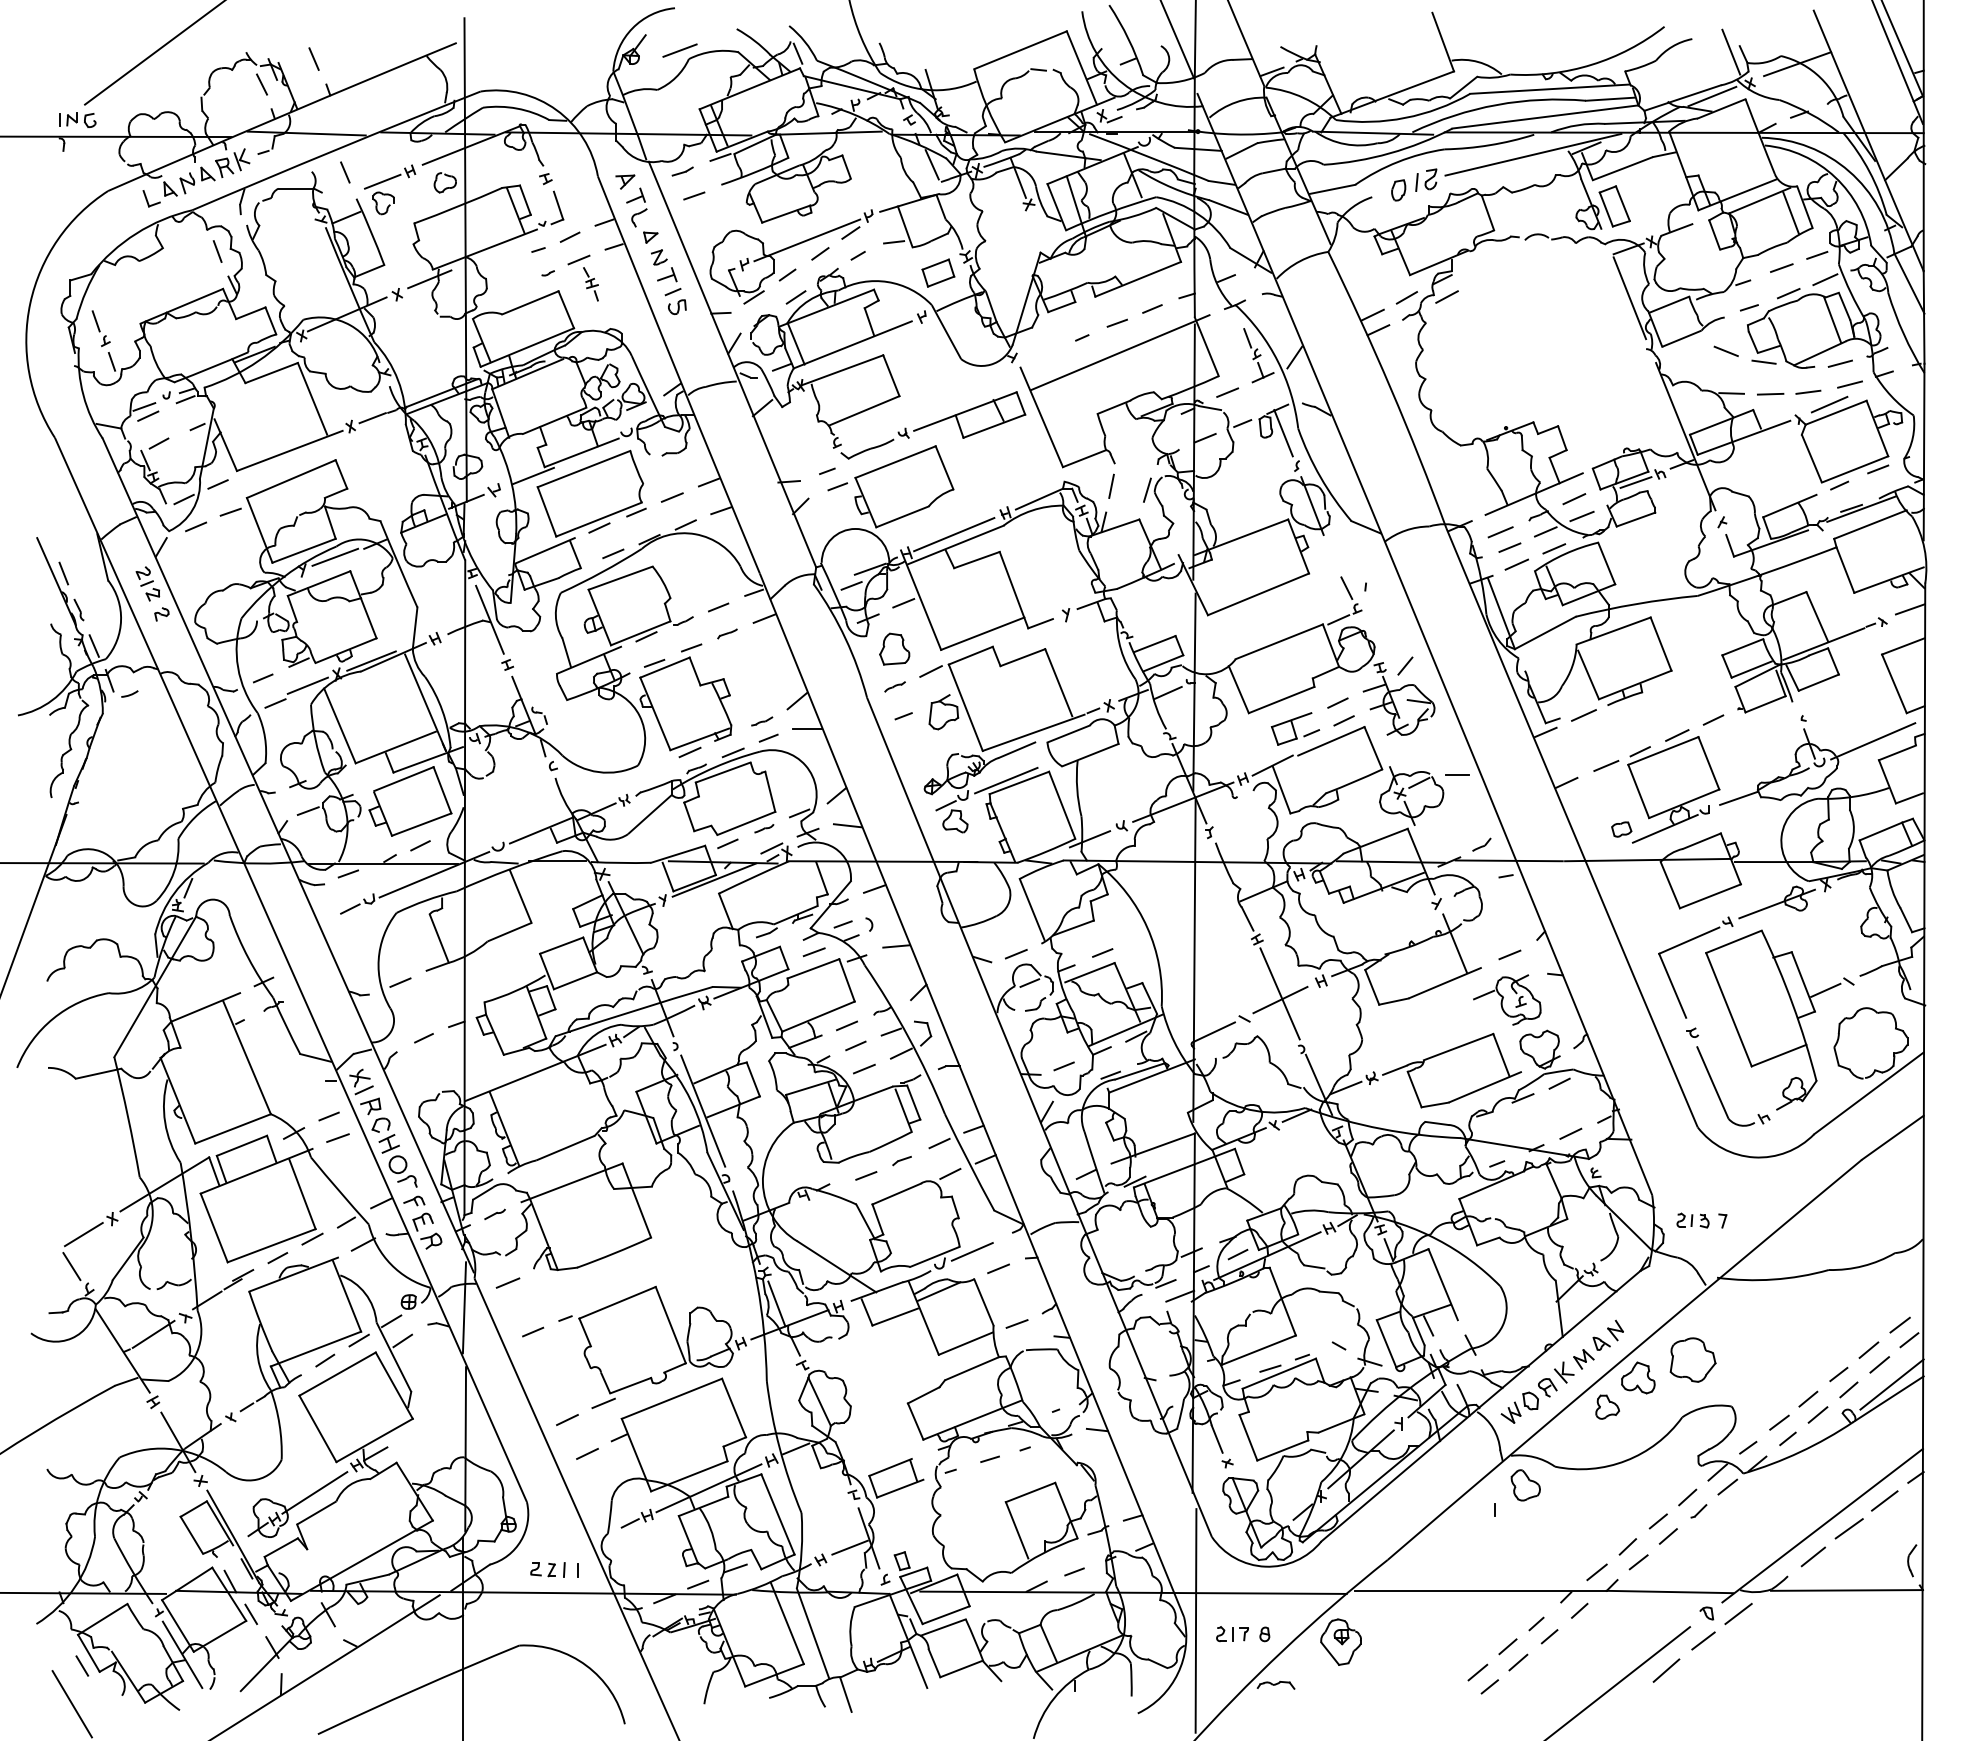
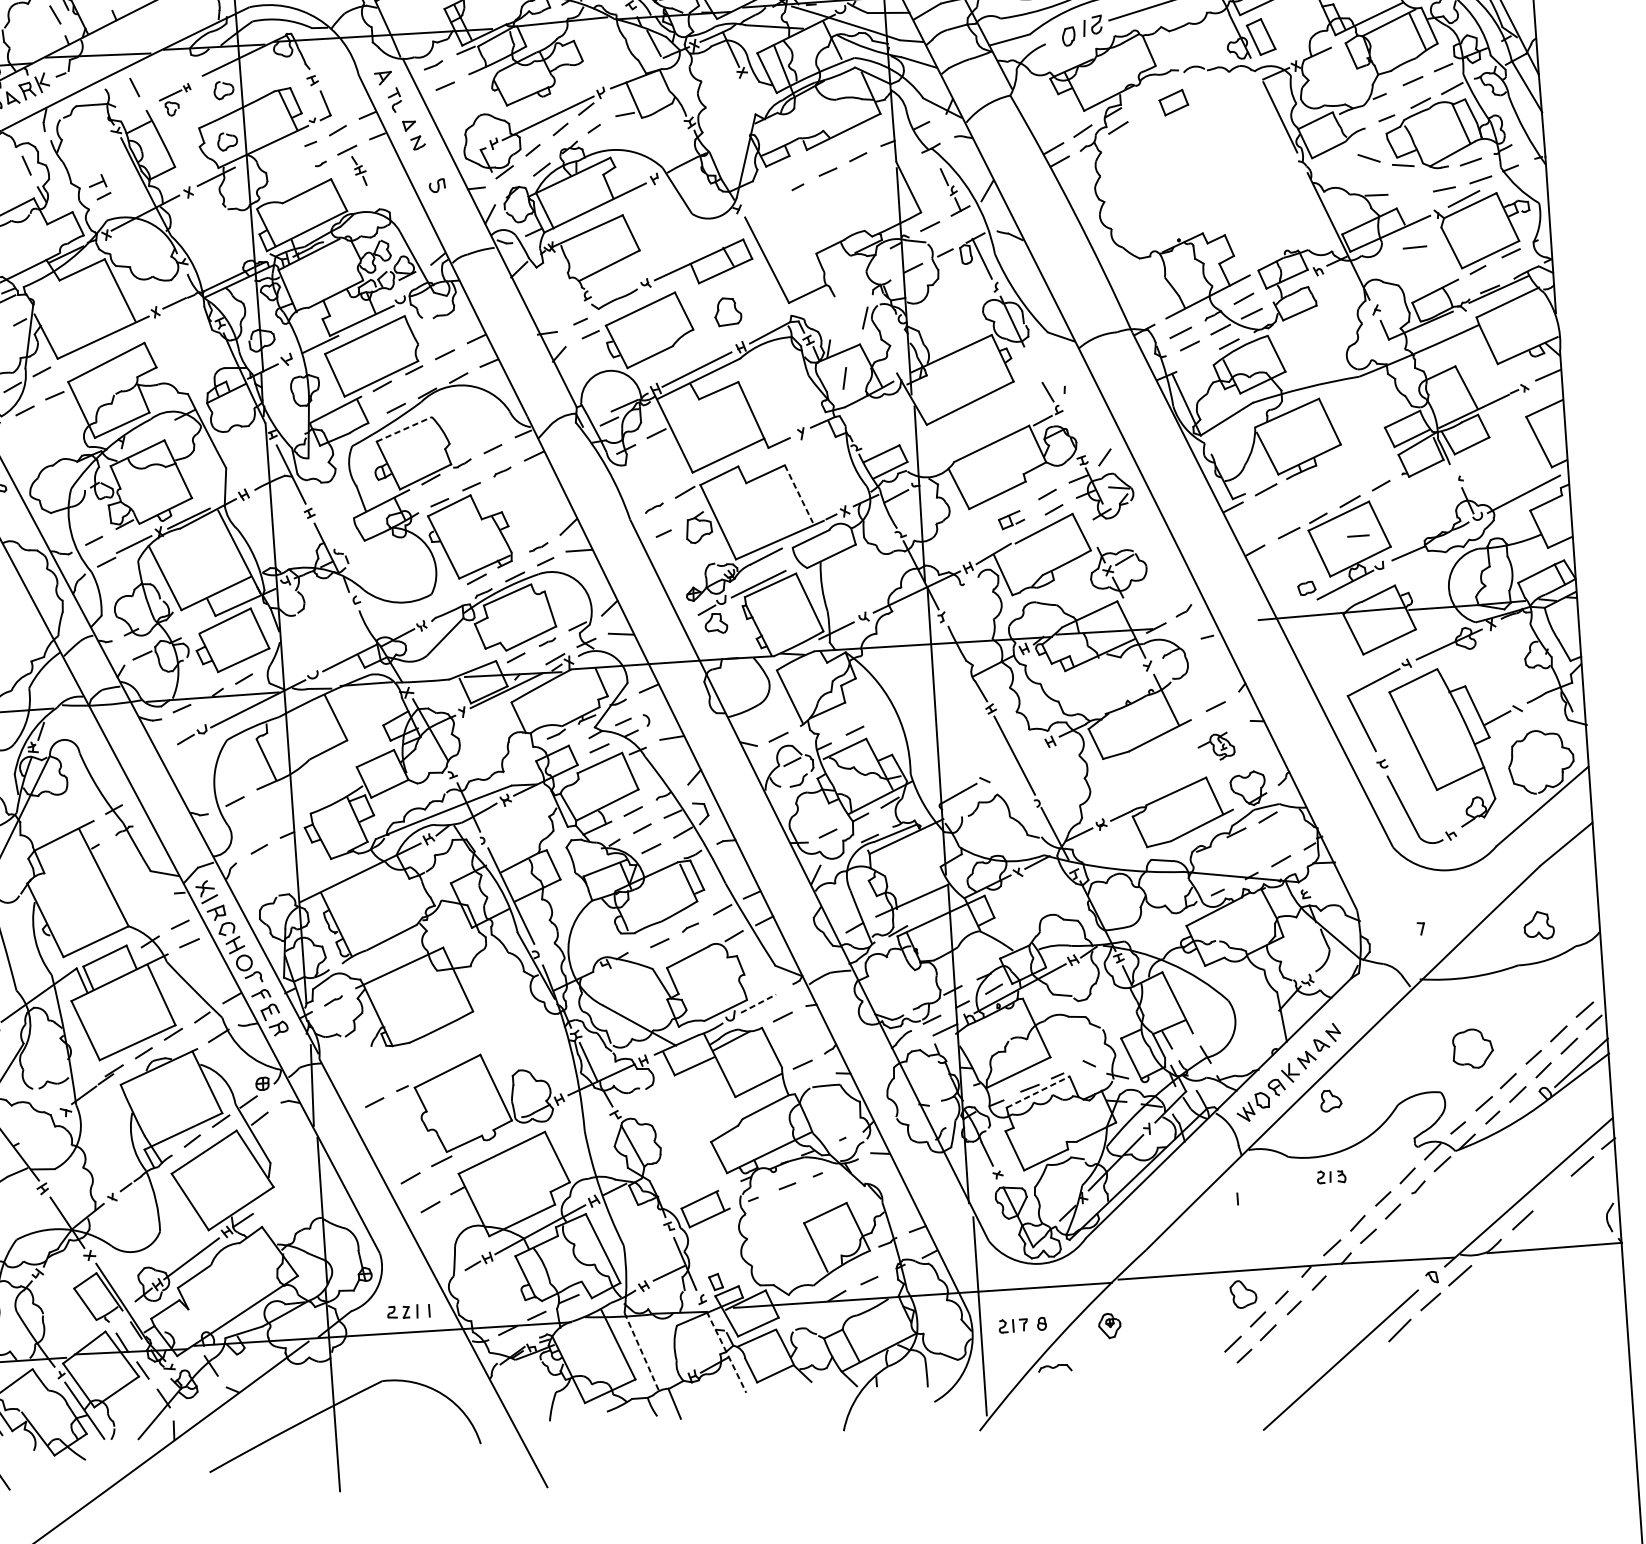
part: (390, 189) -> (175, 99), size x0.7
part: (636, 207) -> (394, 100), size x0.7
part: (444, 240) -> (226, 141), added
part: (938, 272) -> (1173, 102), moved
part: (669, 281) -> (100, 187), moved
line: (1120, 352) -> (832, 197), removed
line: (1770, 394) -> (1414, 247), moved
line: (1635, 482) -> (1297, 280), removed
line: (1111, 485) -> (844, 377), moved
line: (335, 556) -> (150, 428), removed
line: (1516, 564) -> (1196, 360), removed
line: (621, 578) -> (405, 429), solid -> dashed
part: (894, 648) -> (727, 311), moved
line: (1058, 683) -> (798, 494), solid -> dashed
part: (1295, 728) -> (1011, 519), size x0.6
line: (1457, 774) -> (1358, 535), moved
line: (1508, 860) -> (1208, 623), removed
line: (1280, 999) -> (1015, 760), removed
part: (1507, 999) -> (1216, 746), size x0.6
part: (1692, 1220) -> (1331, 1176), moved
line: (972, 1251) -> (758, 1003), solid -> dashed
line: (507, 1282) -> (348, 1060), removed
line: (153, 1333) -> (38, 1127), removed
part: (1692, 1359) -> (1472, 1048), moved
line: (1279, 1373) -> (1038, 1091), solid -> dashed
part: (1638, 1377) -> (1539, 925), moved
part: (1525, 1485) -> (1243, 1294), moved
line: (1848, 1528) -> (1552, 1193), removed
line: (813, 1633) -> (642, 1351), solid -> dashed
line: (908, 1640) -> (726, 1351), solid -> dashed
part: (1340, 1641) -> (1109, 1325), size x0.6

